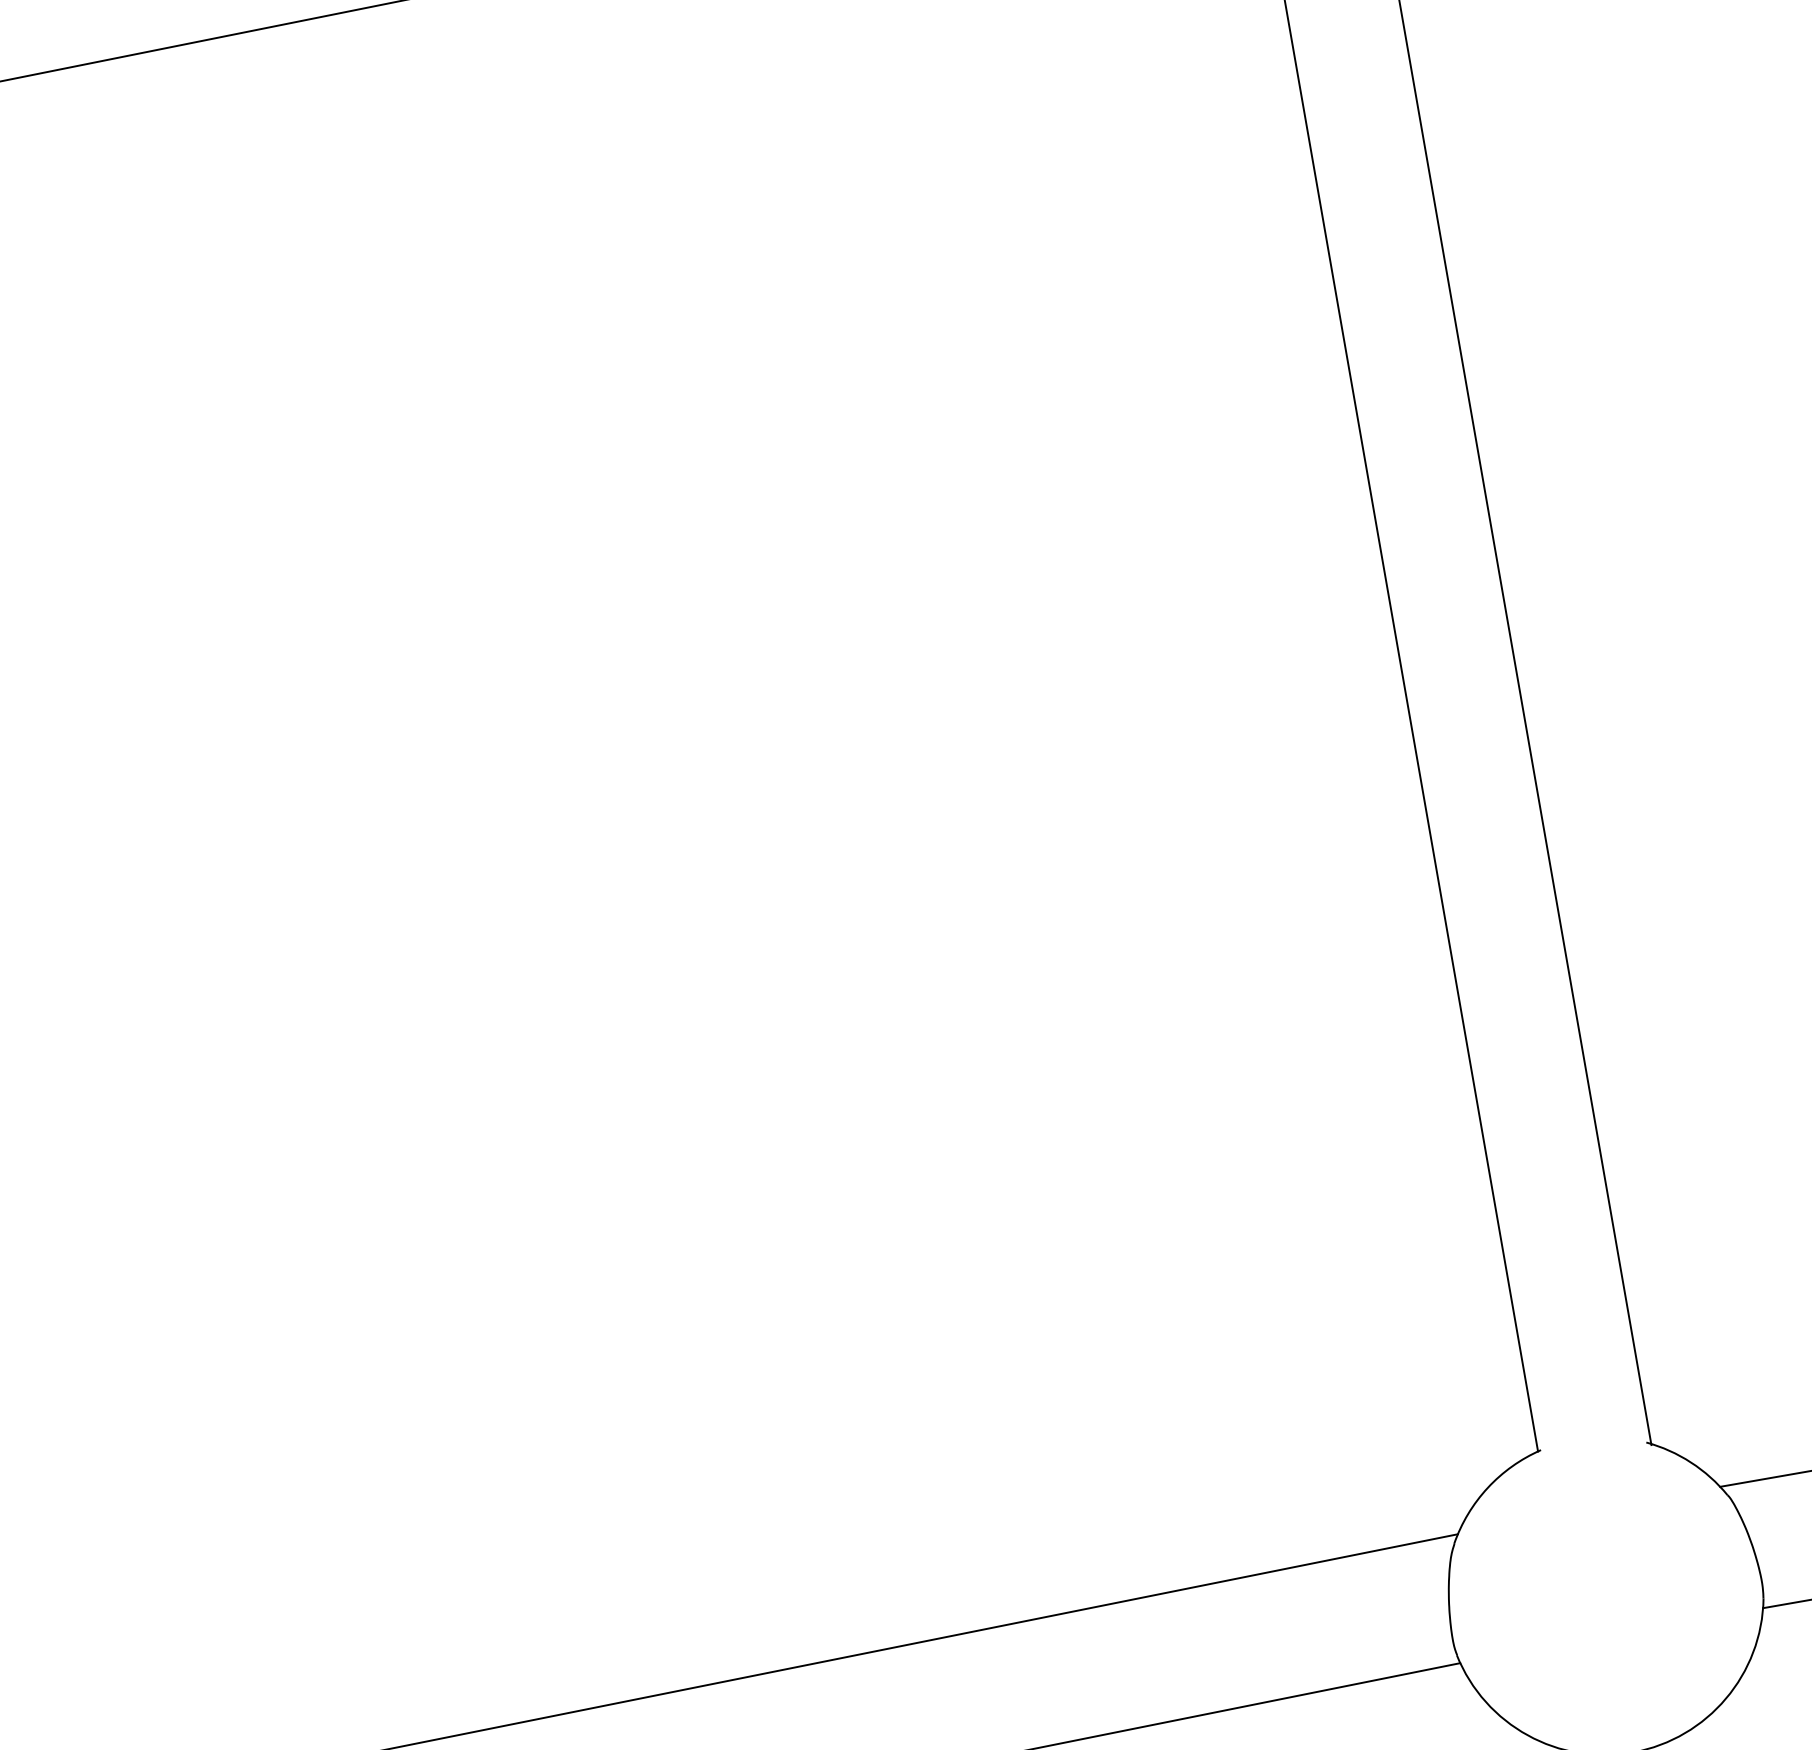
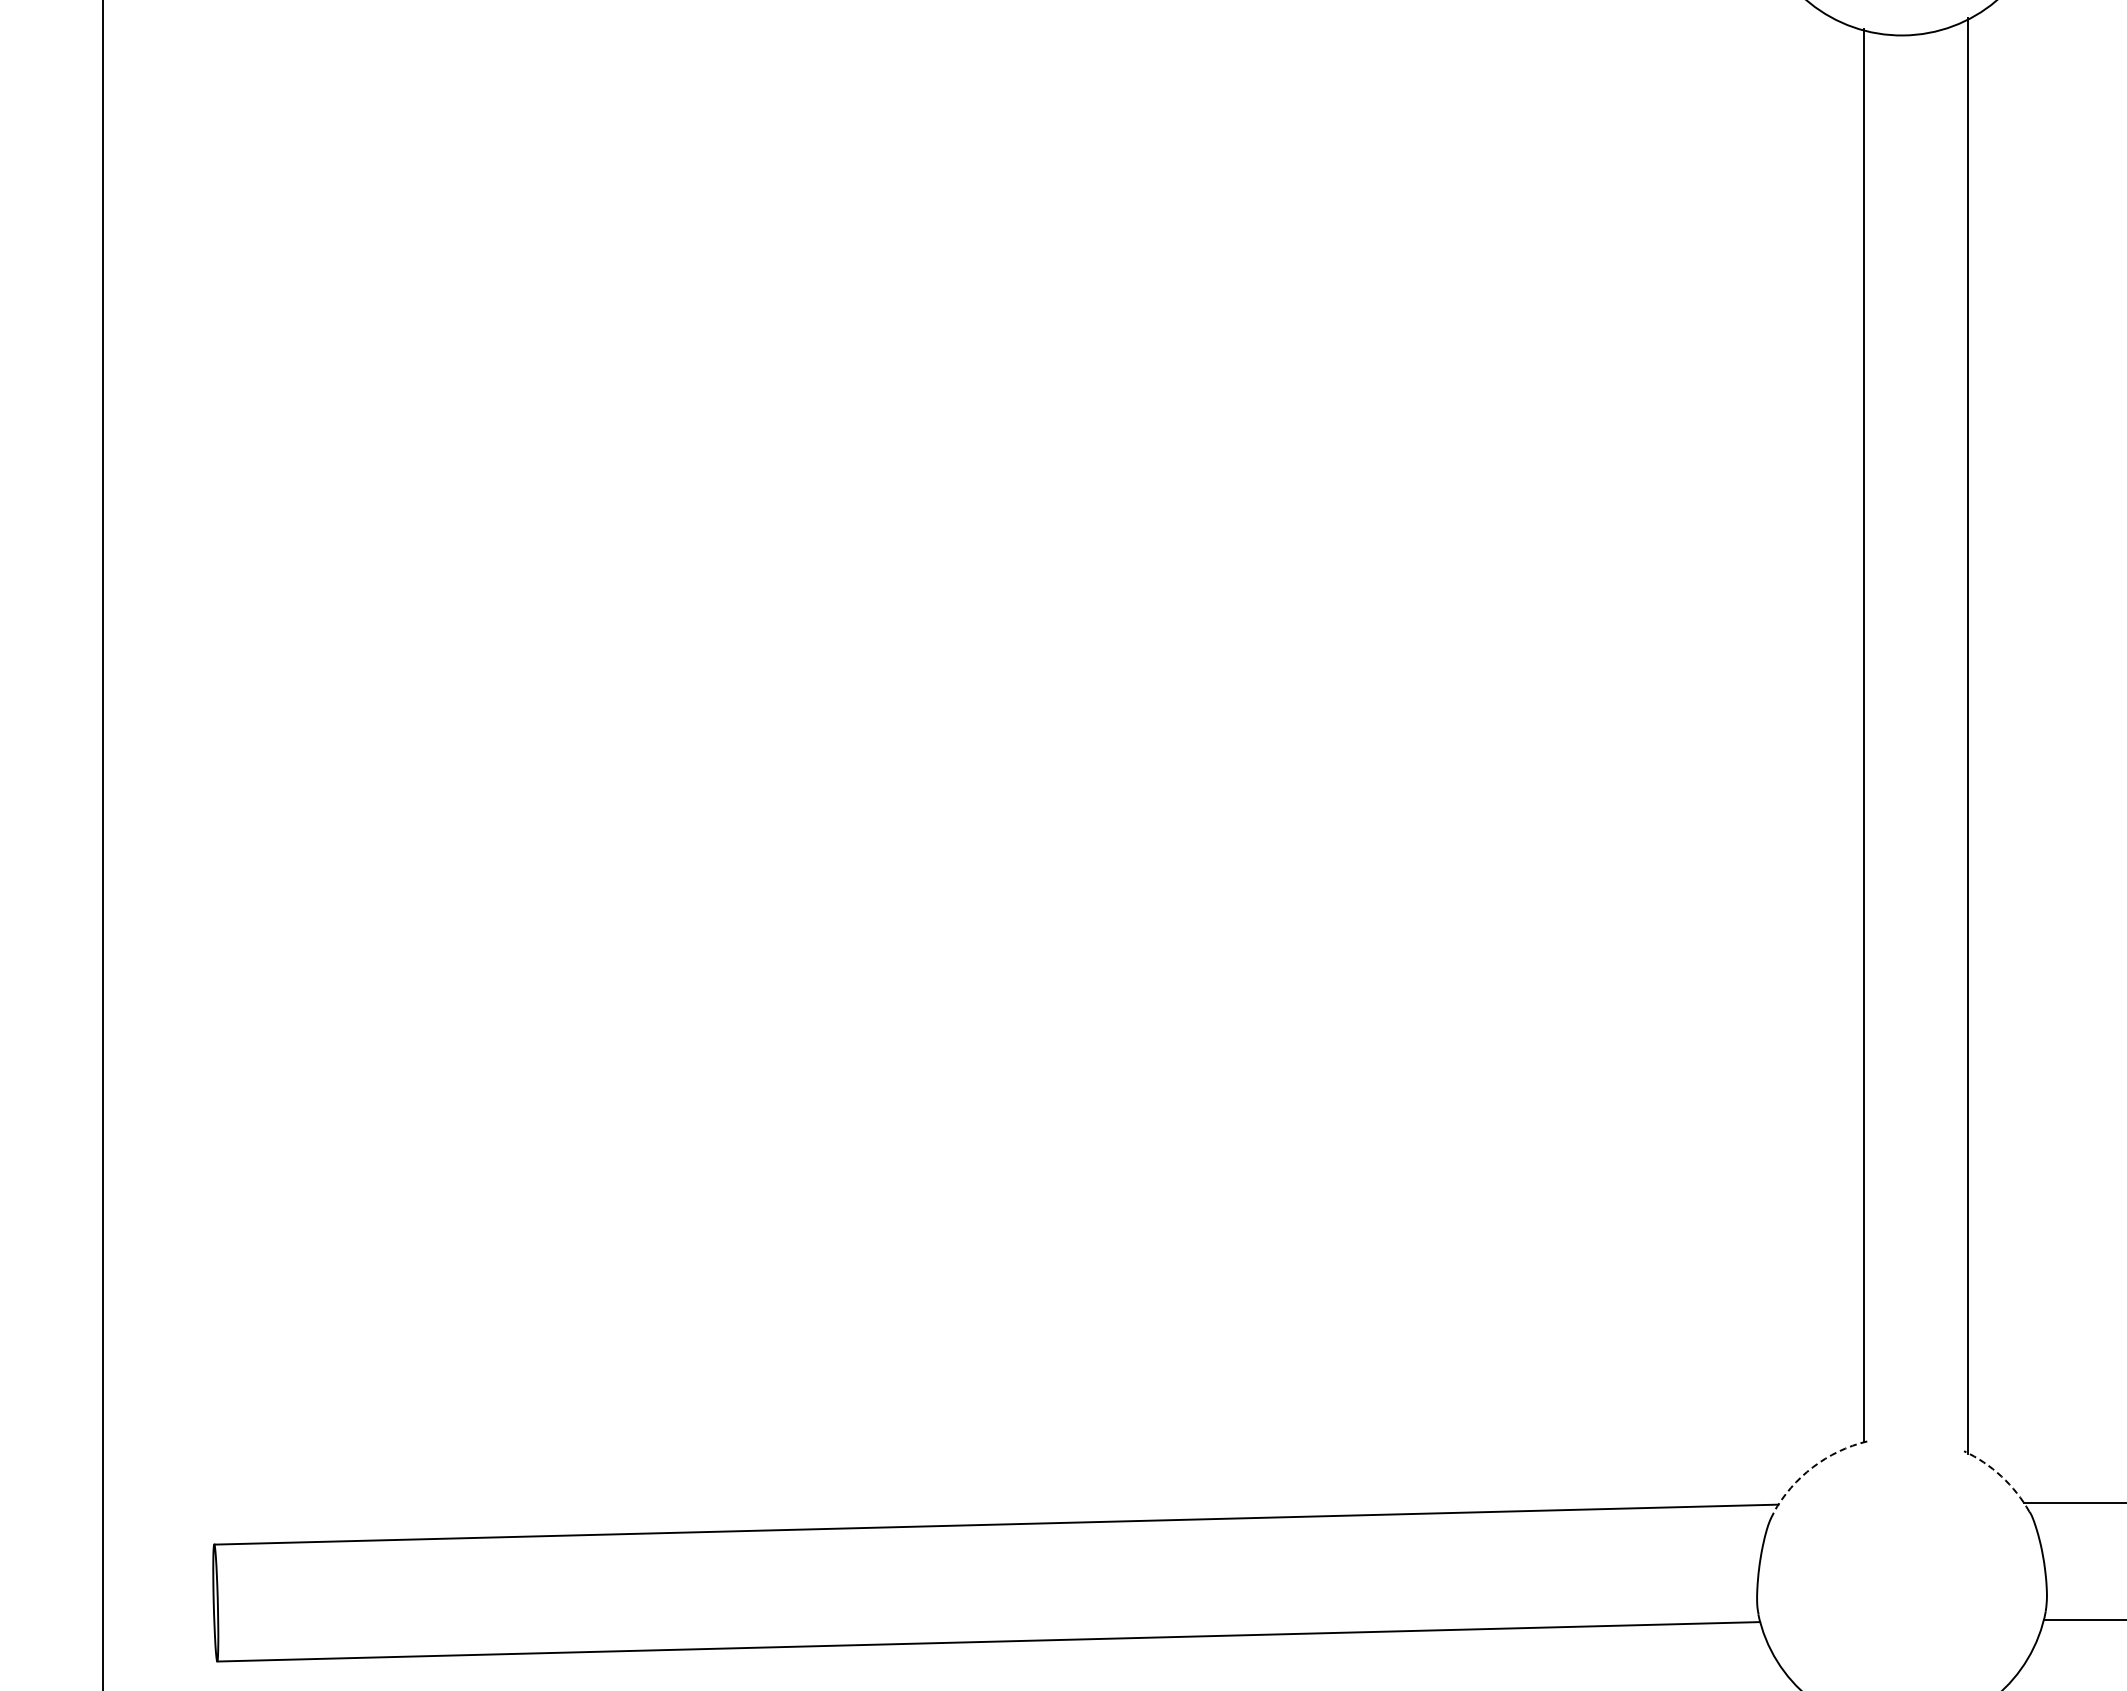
arc: (1691, 1462) -> (2001, 1476), solid -> dashed
arc: (1487, 1488) -> (1812, 1467), solid -> dashed

